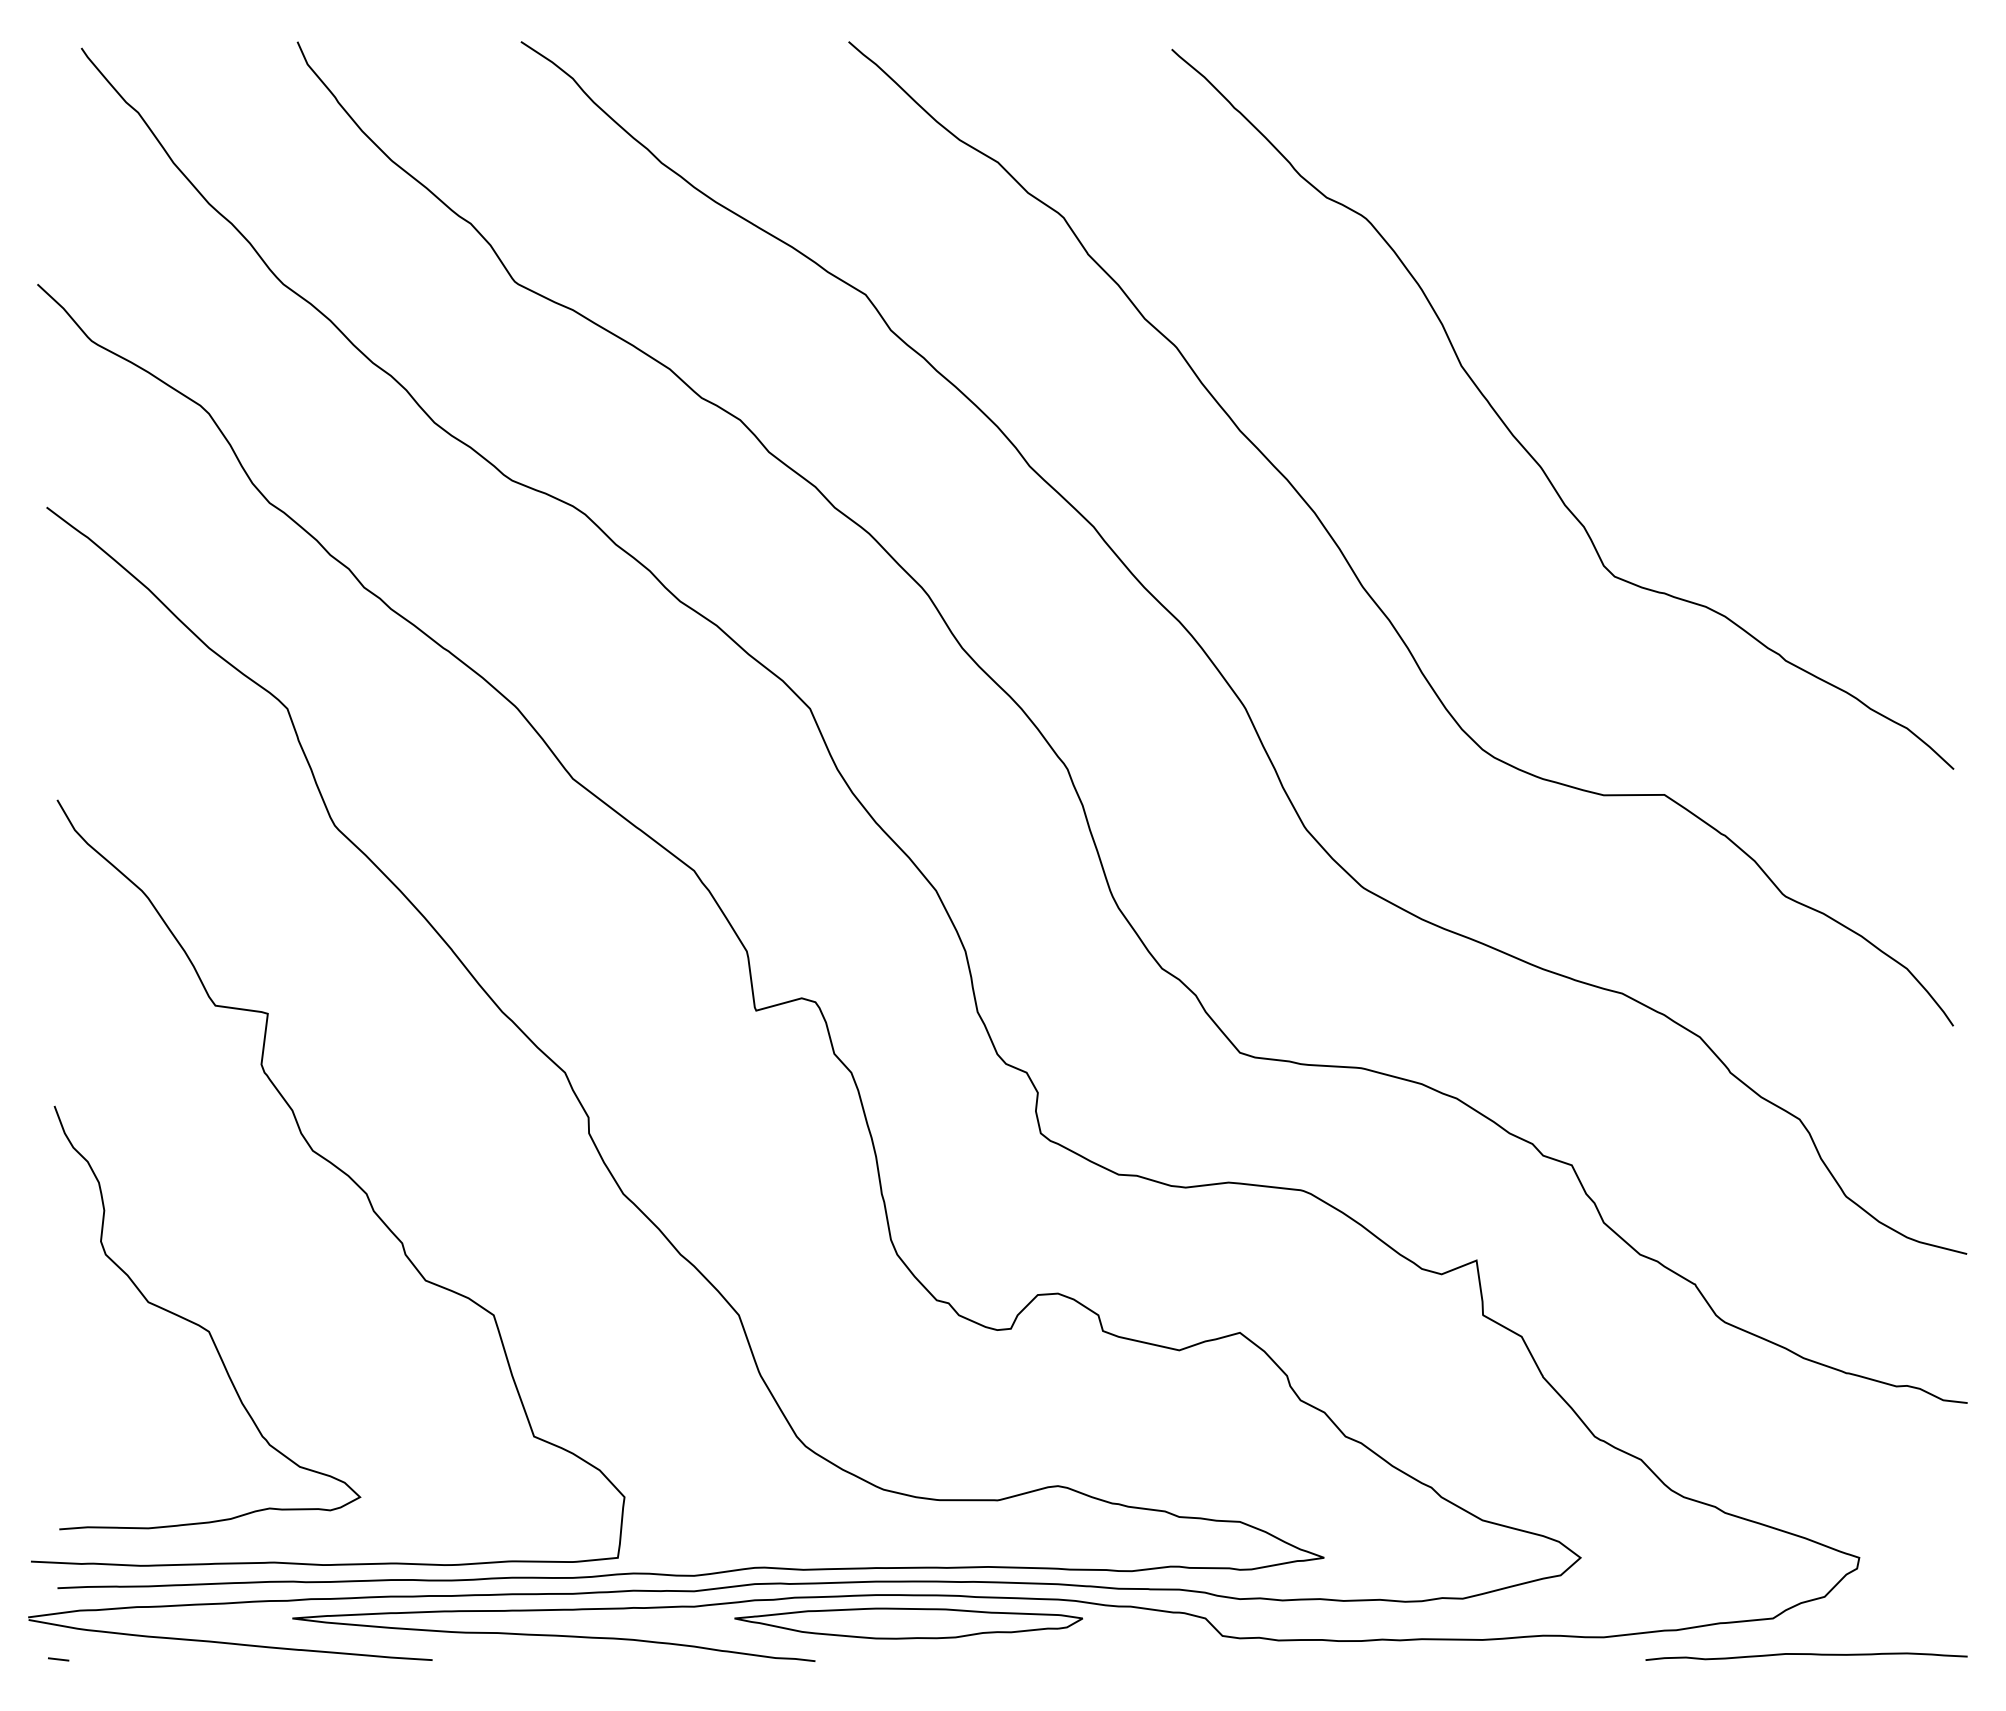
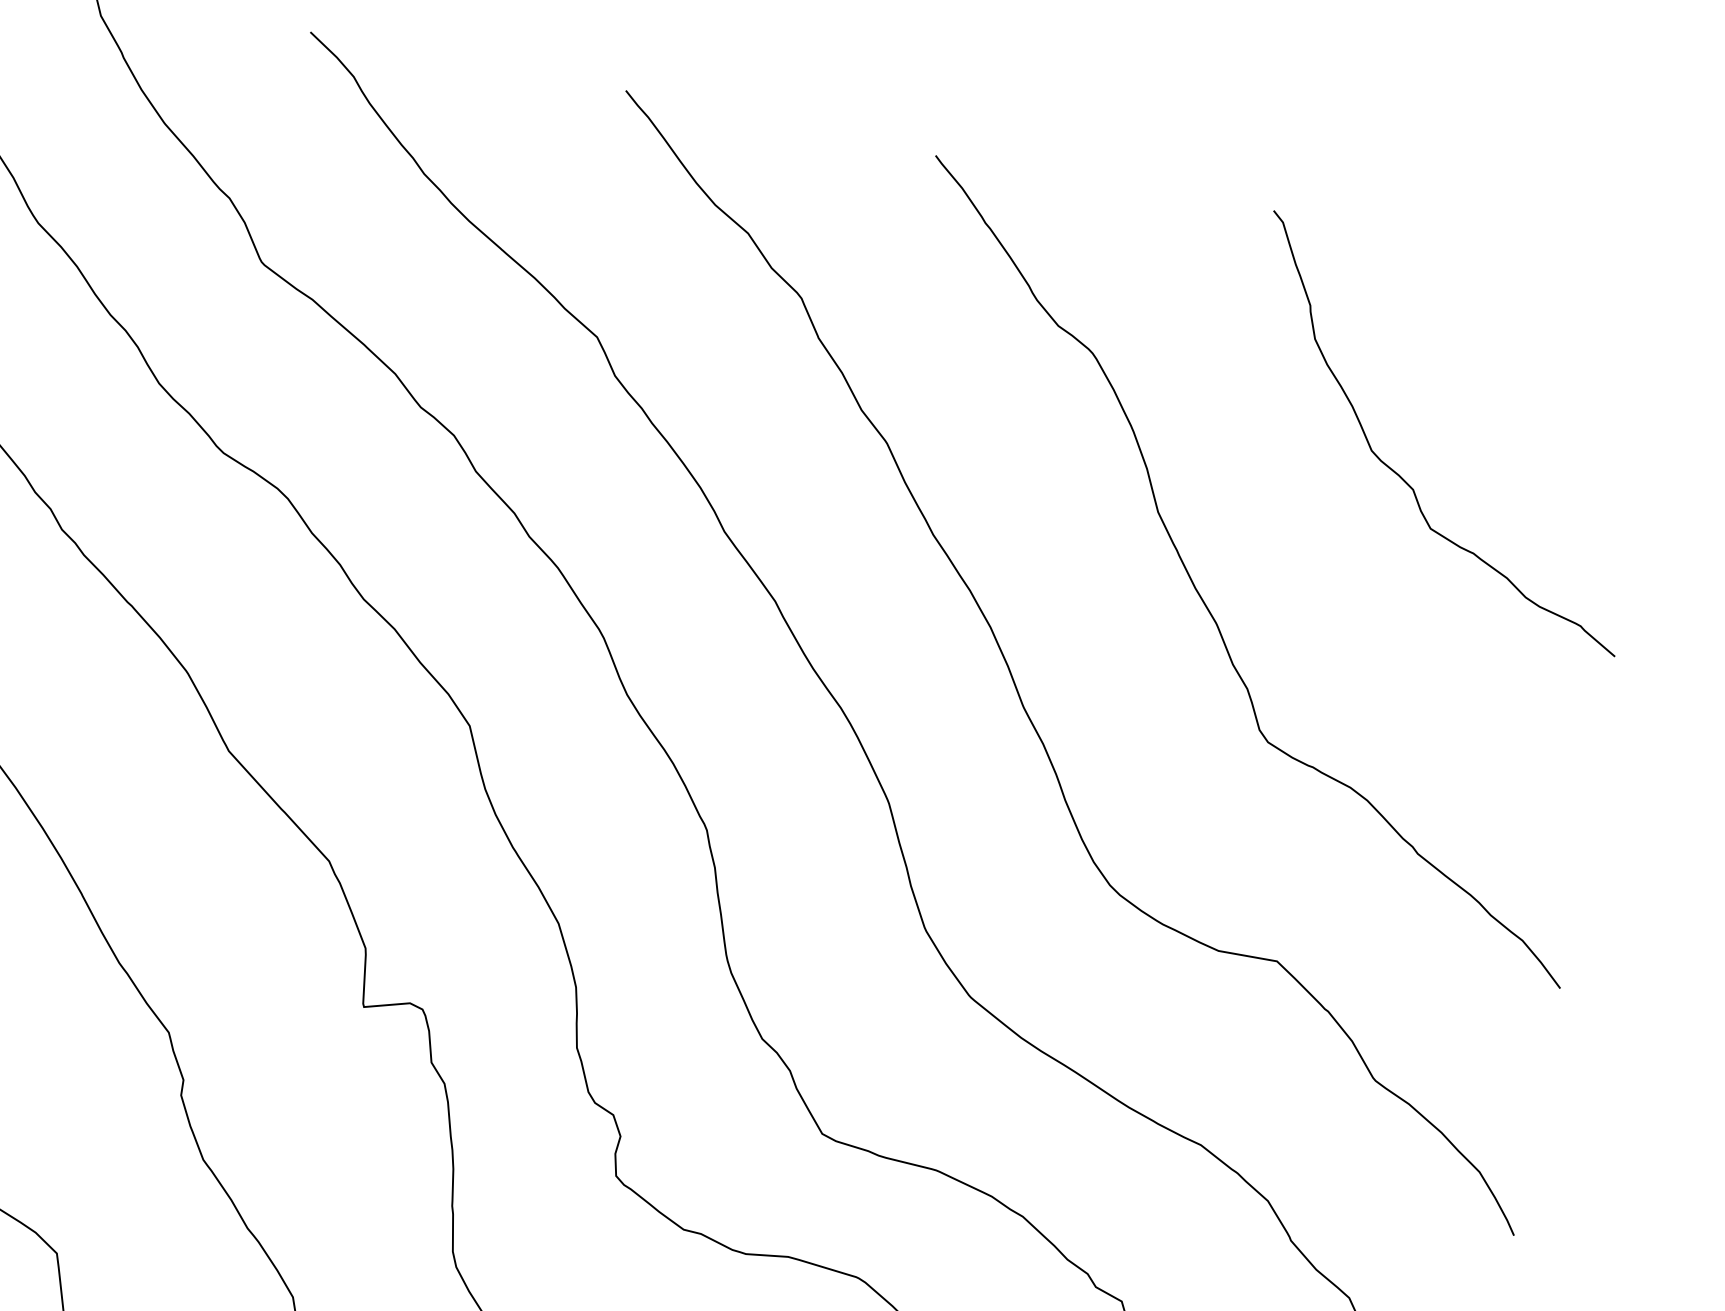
curve: (1698, 284) -> (1400, 475), added

